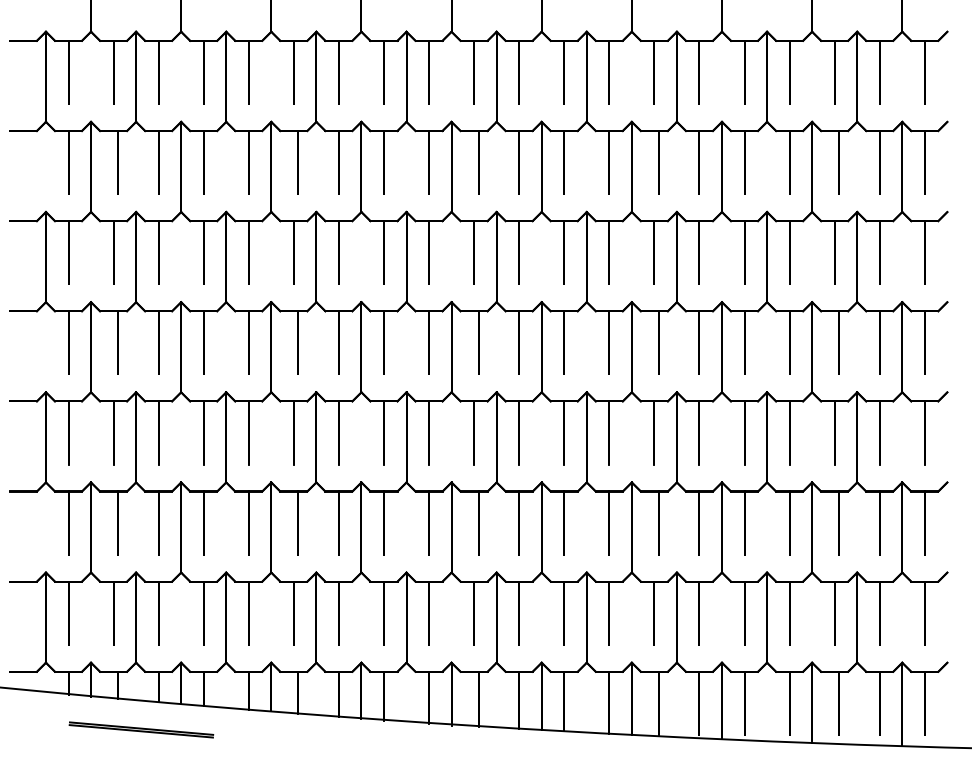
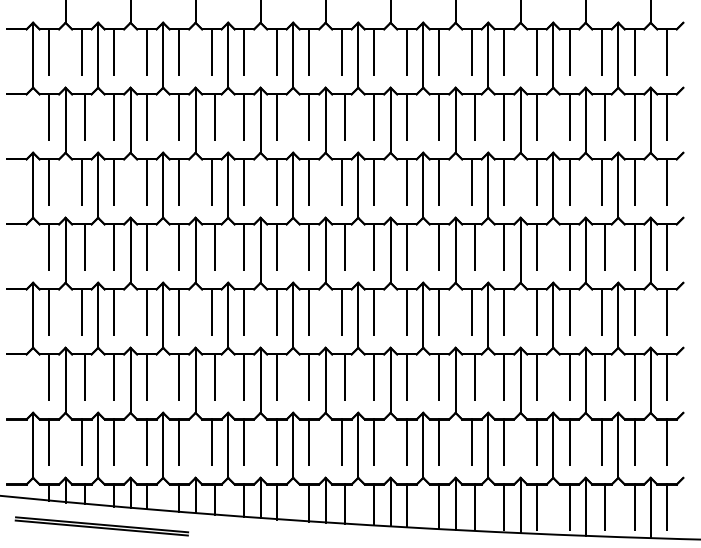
part: (141, 729) -> (102, 526), size x1.67

